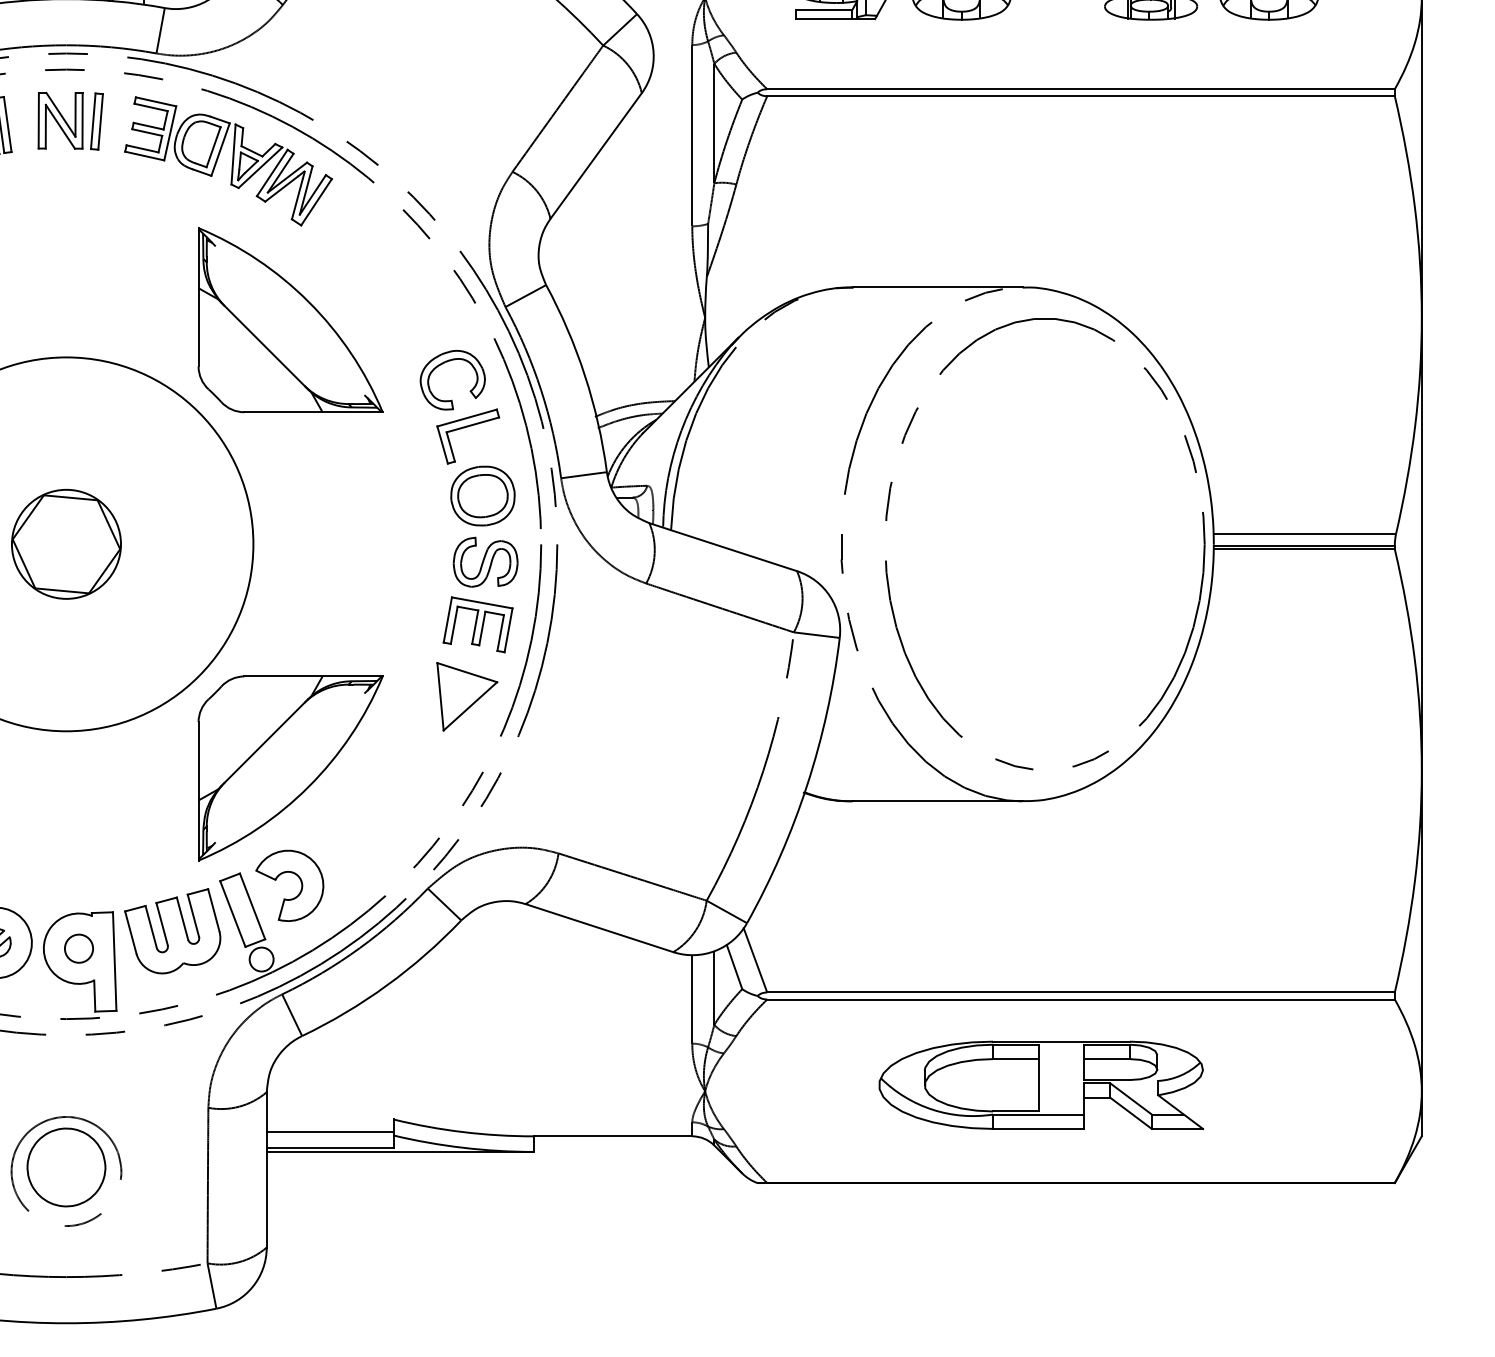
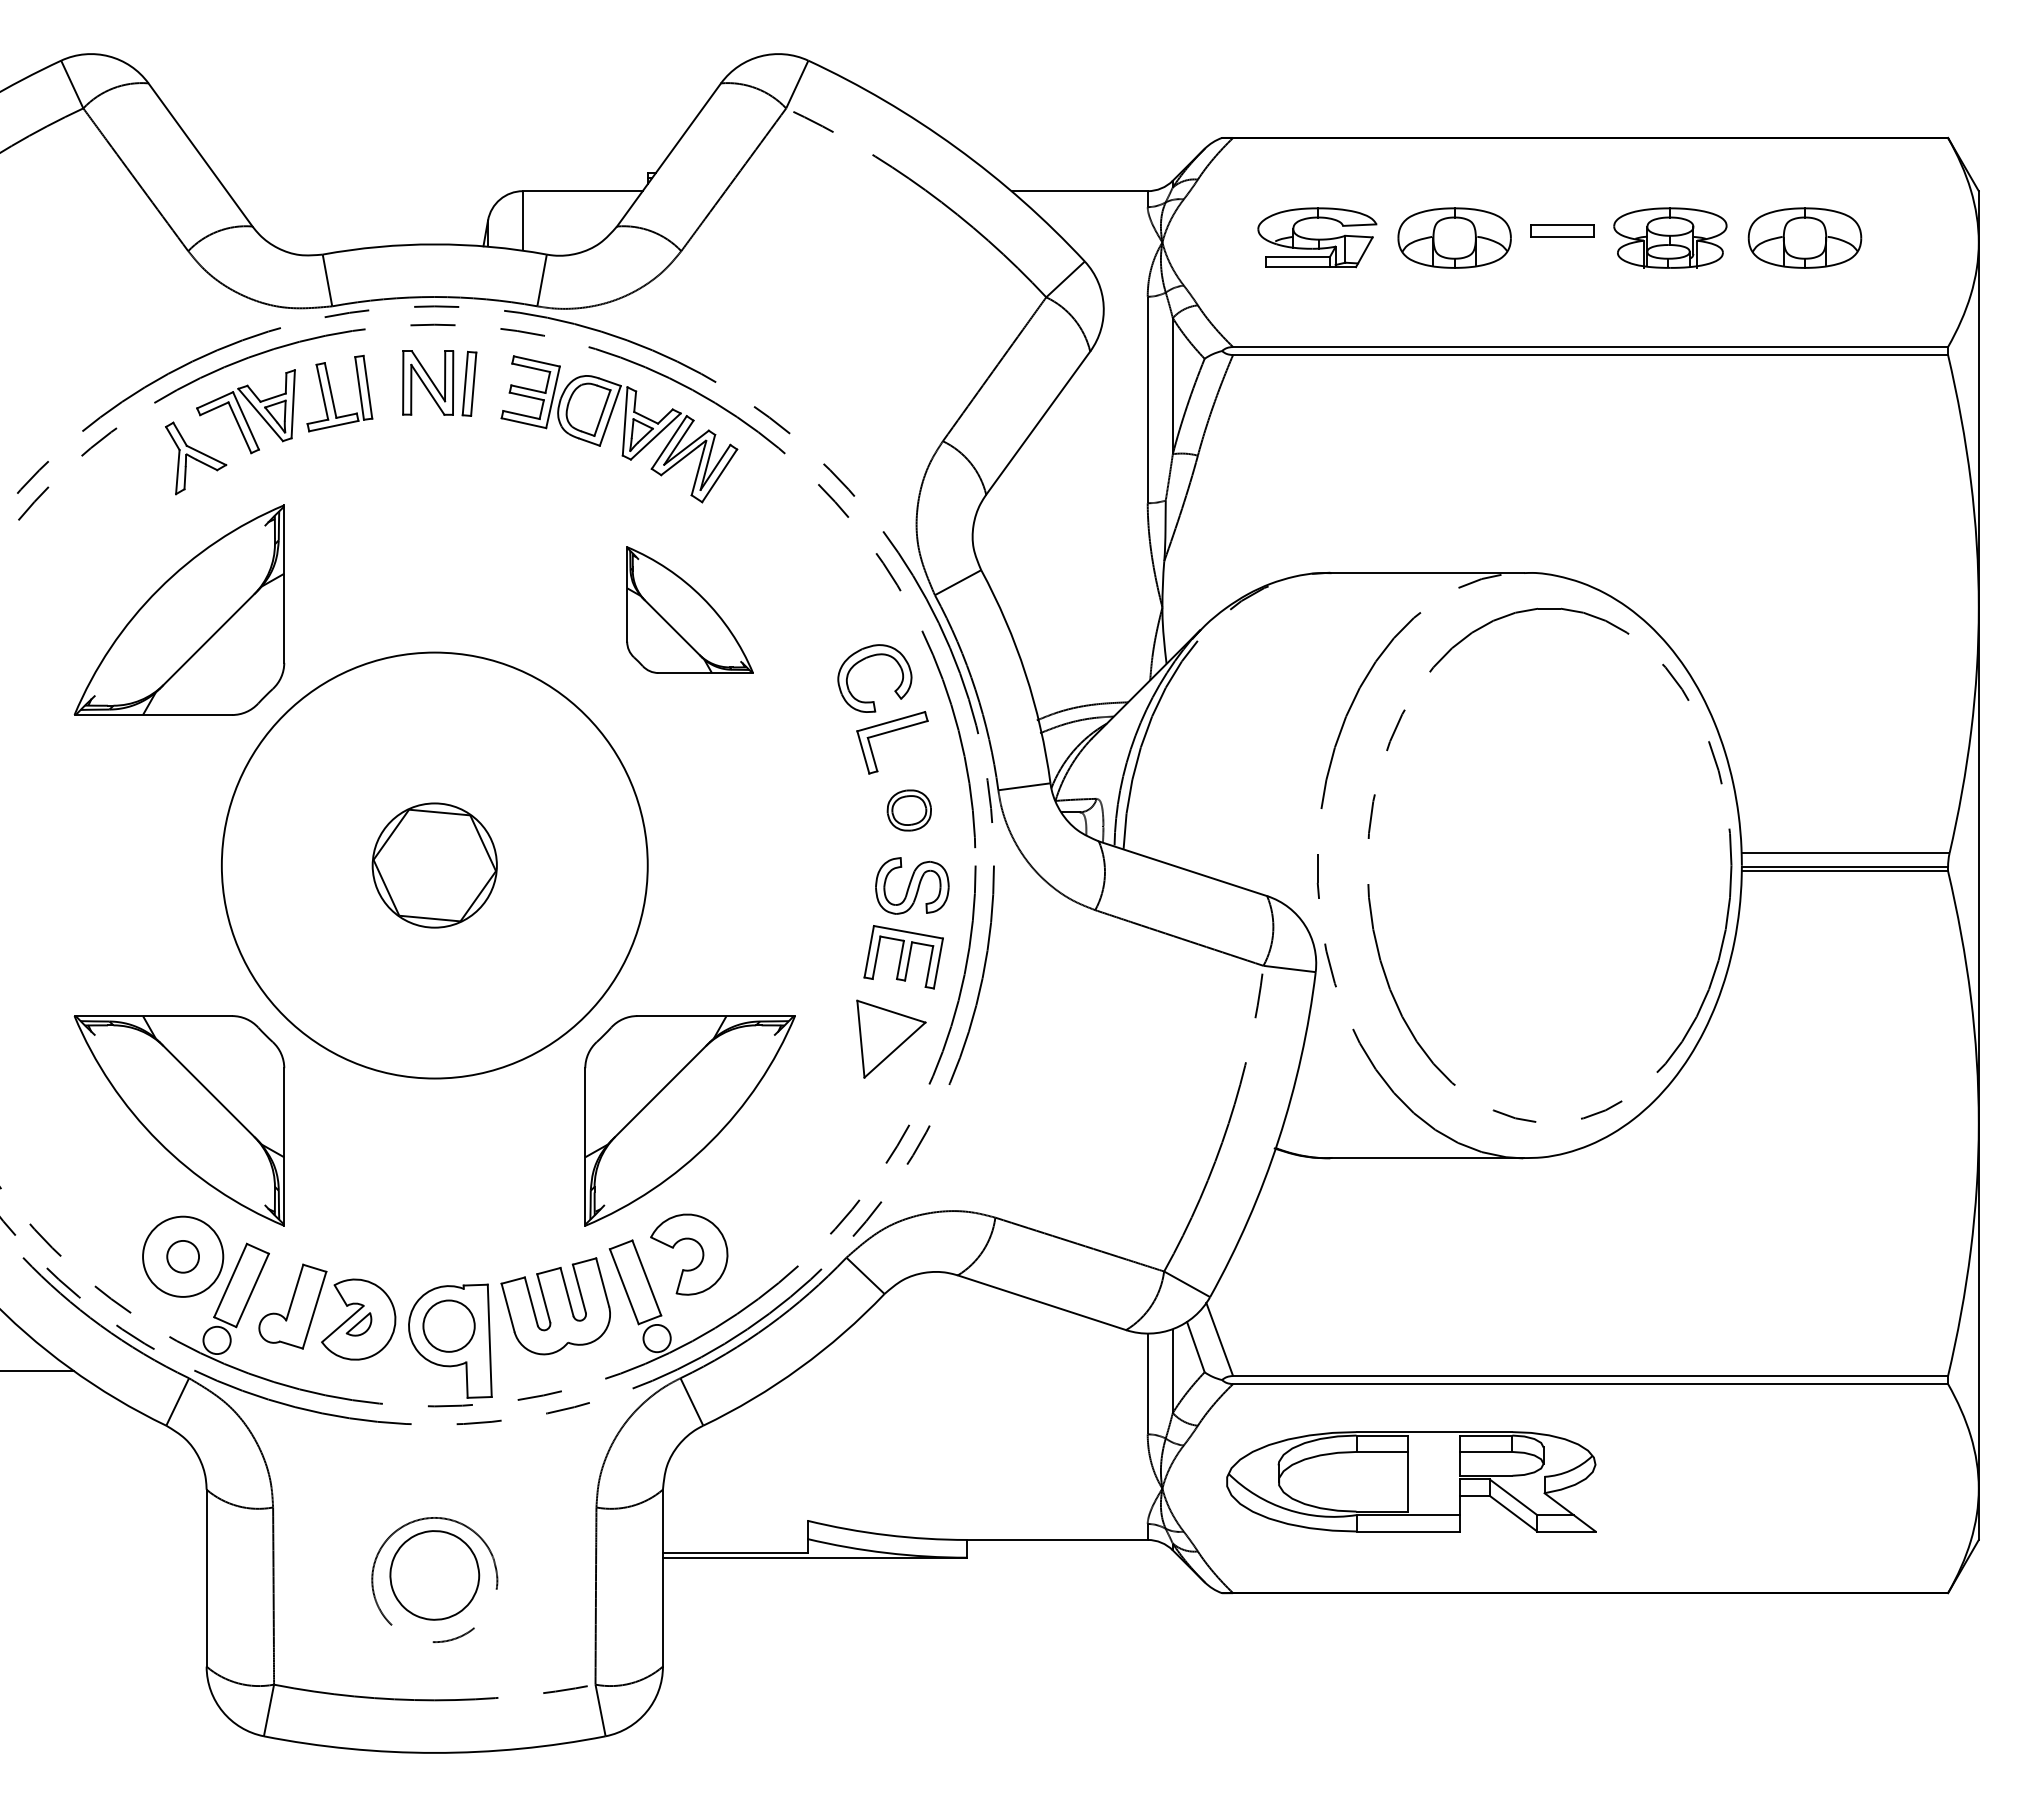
part: (290, 319) -> (689, 609), size x0.6
part: (483, 496) -> (909, 810), size x0.6
circle: (79, 948) -> (449, 1326), size x1.6
part: (1041, 1085) -> (1411, 1481), moved
line: (329, 1132) -> (734, 1535), removed

